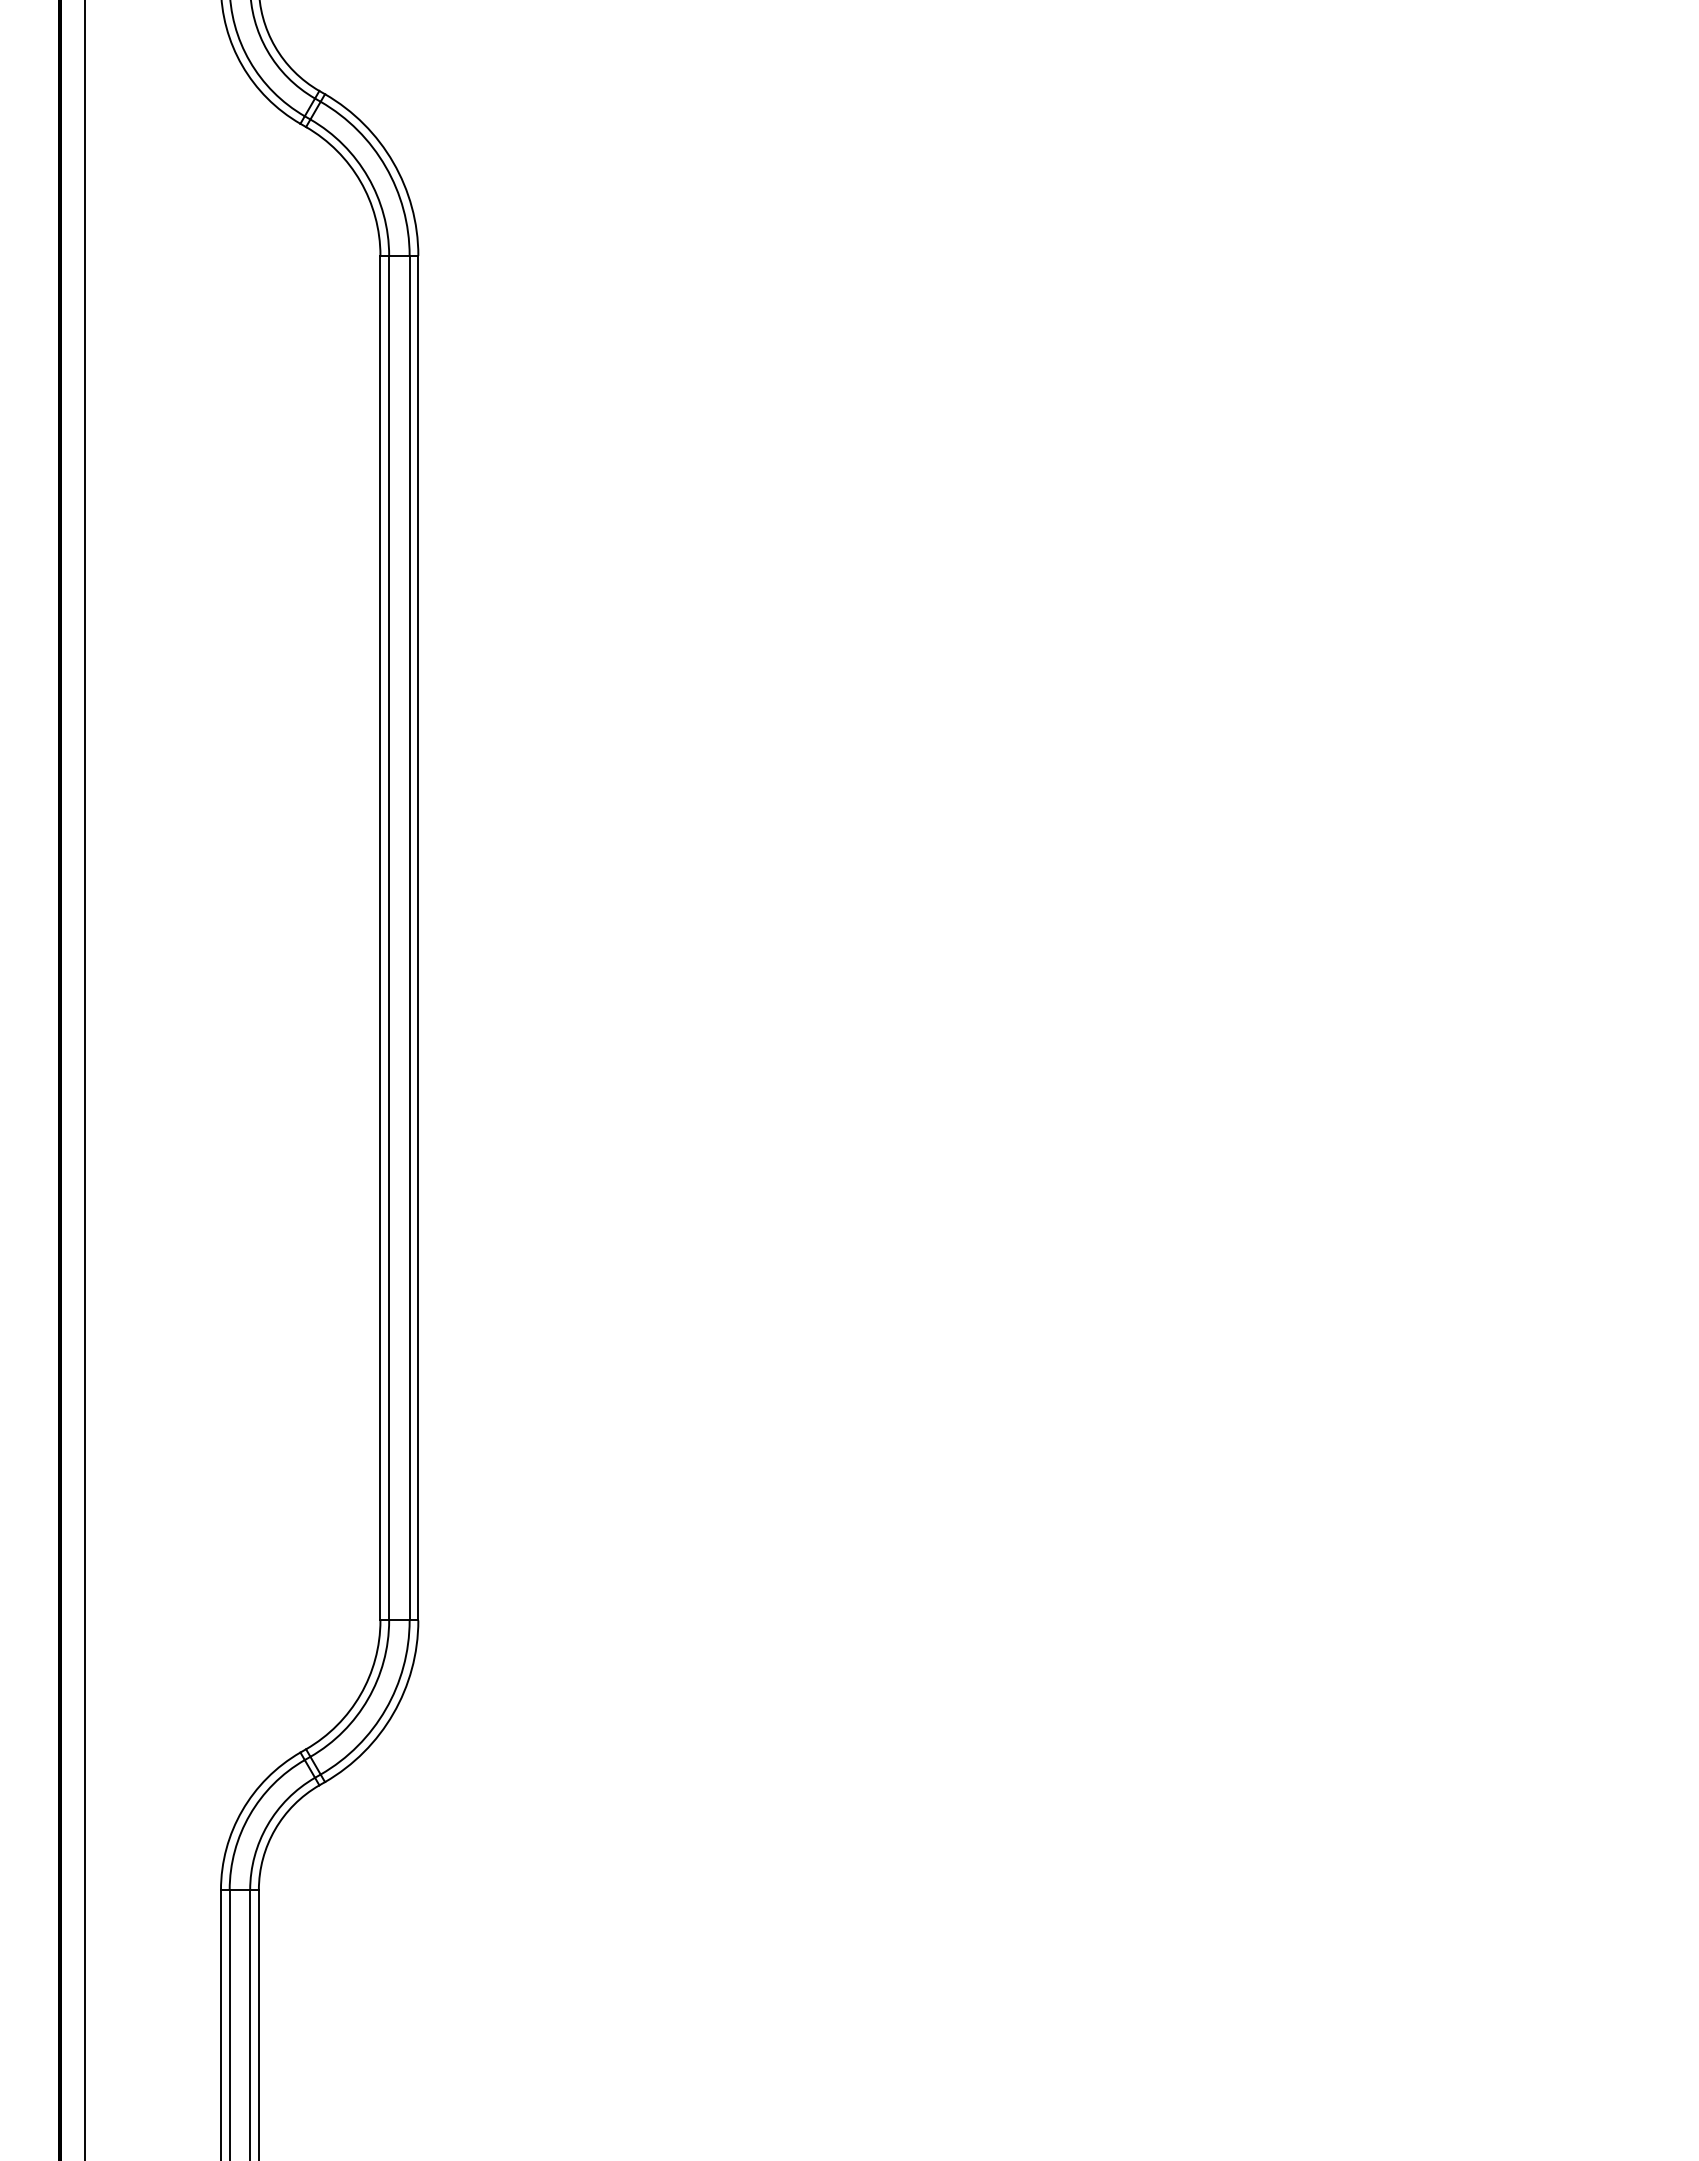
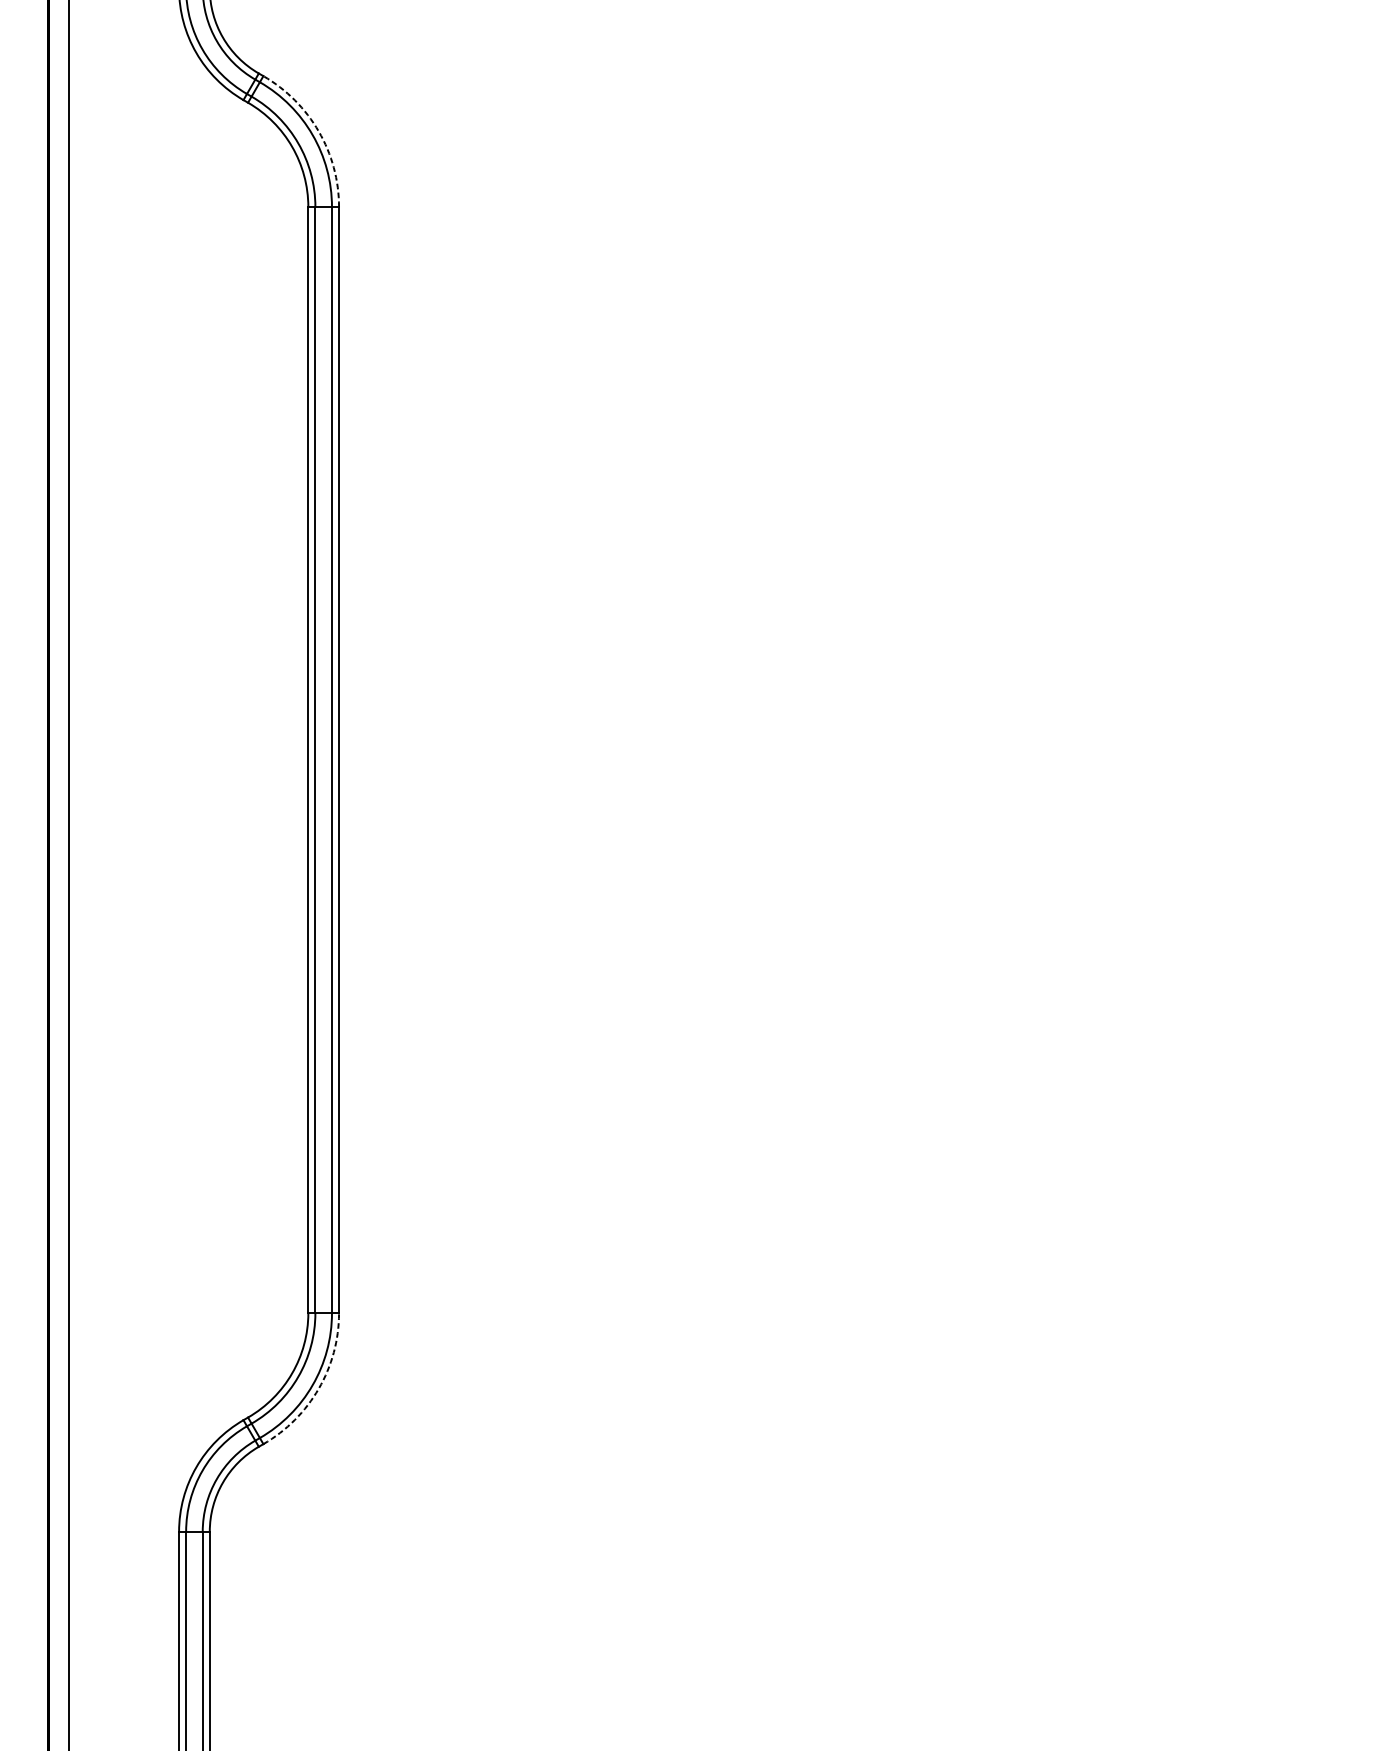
arc: (393, 162) -> (318, 131), solid -> dashed
arc: (393, 1713) -> (318, 1388), solid -> dashed

